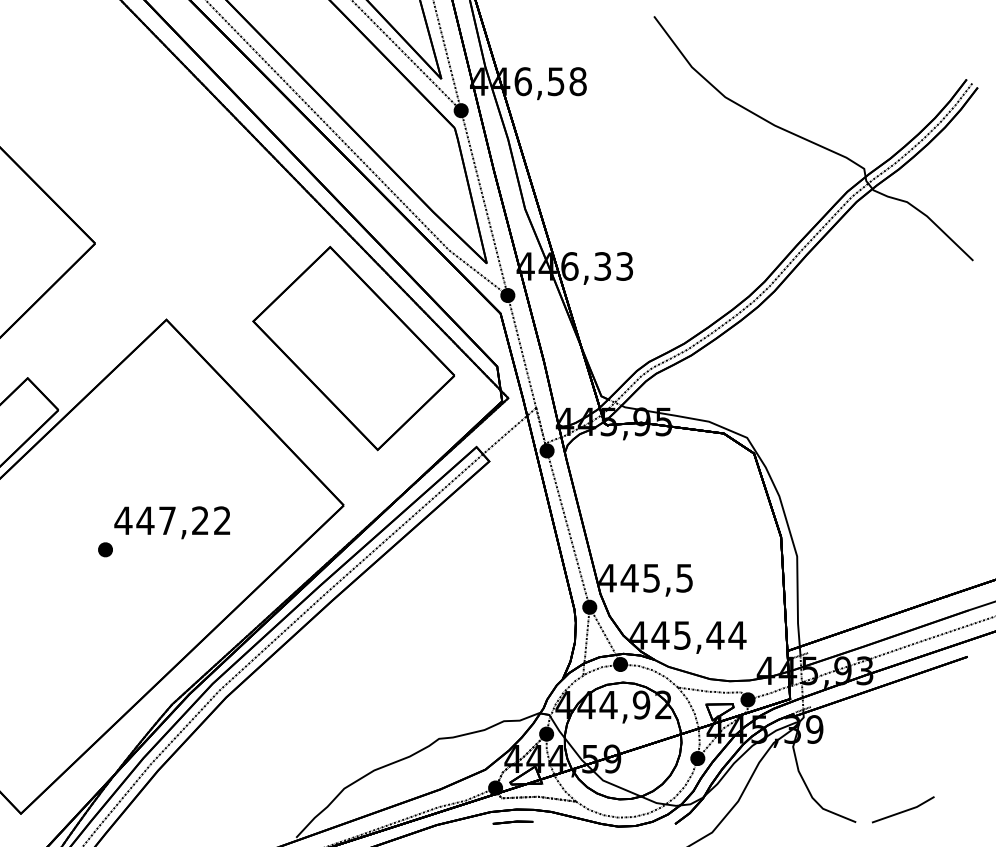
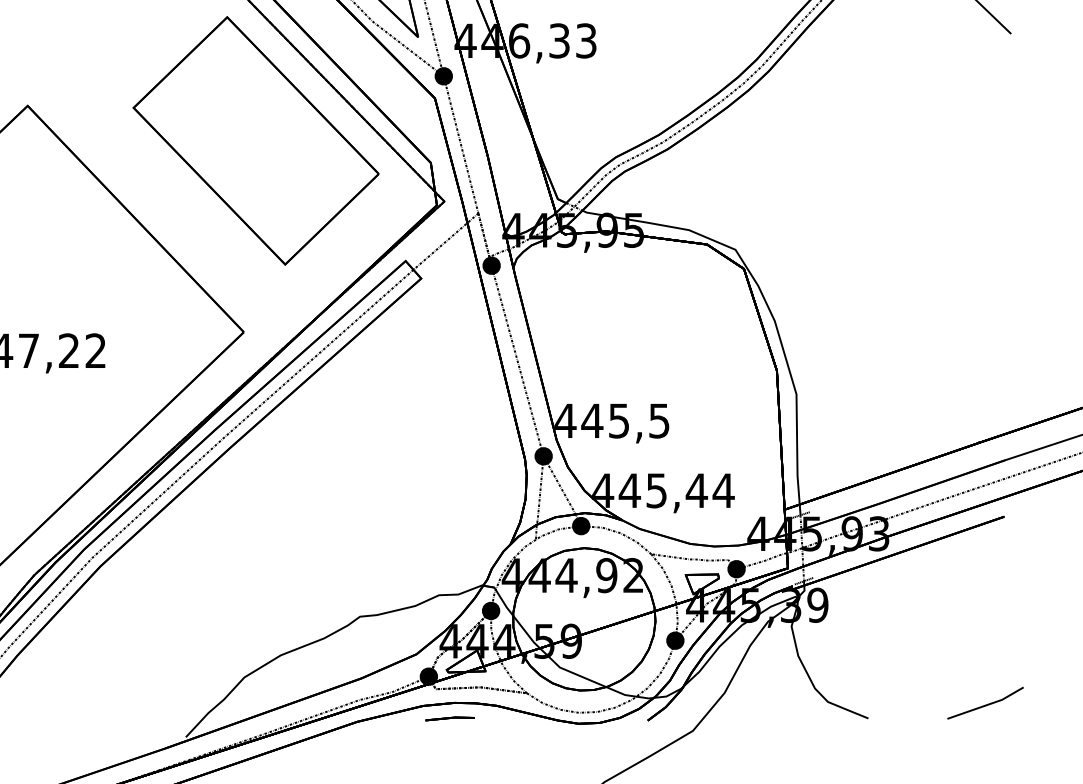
line: (903, 810) -> (985, 704), moved

